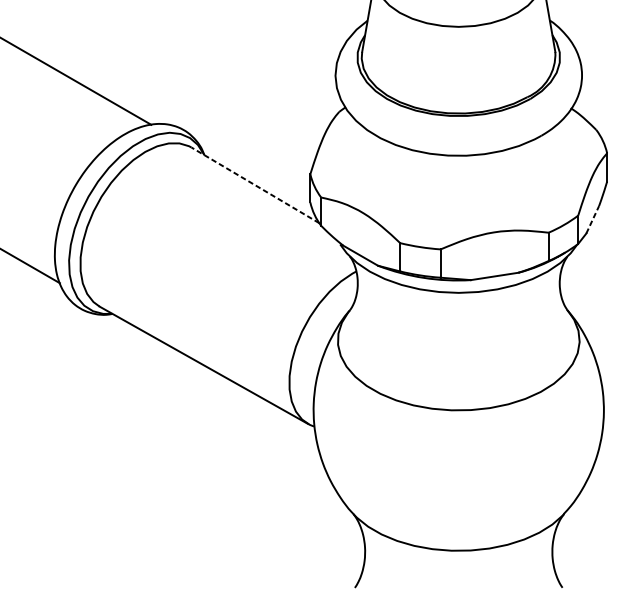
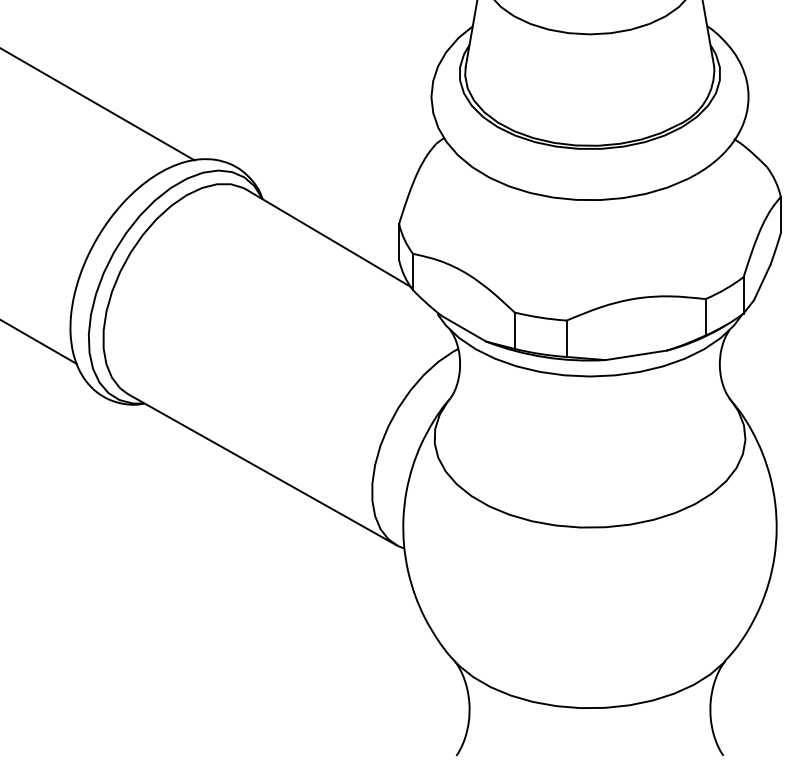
line: (255, 185) -> (328, 238), dashed -> solid
line: (592, 219) -> (762, 282), dashed -> solid

